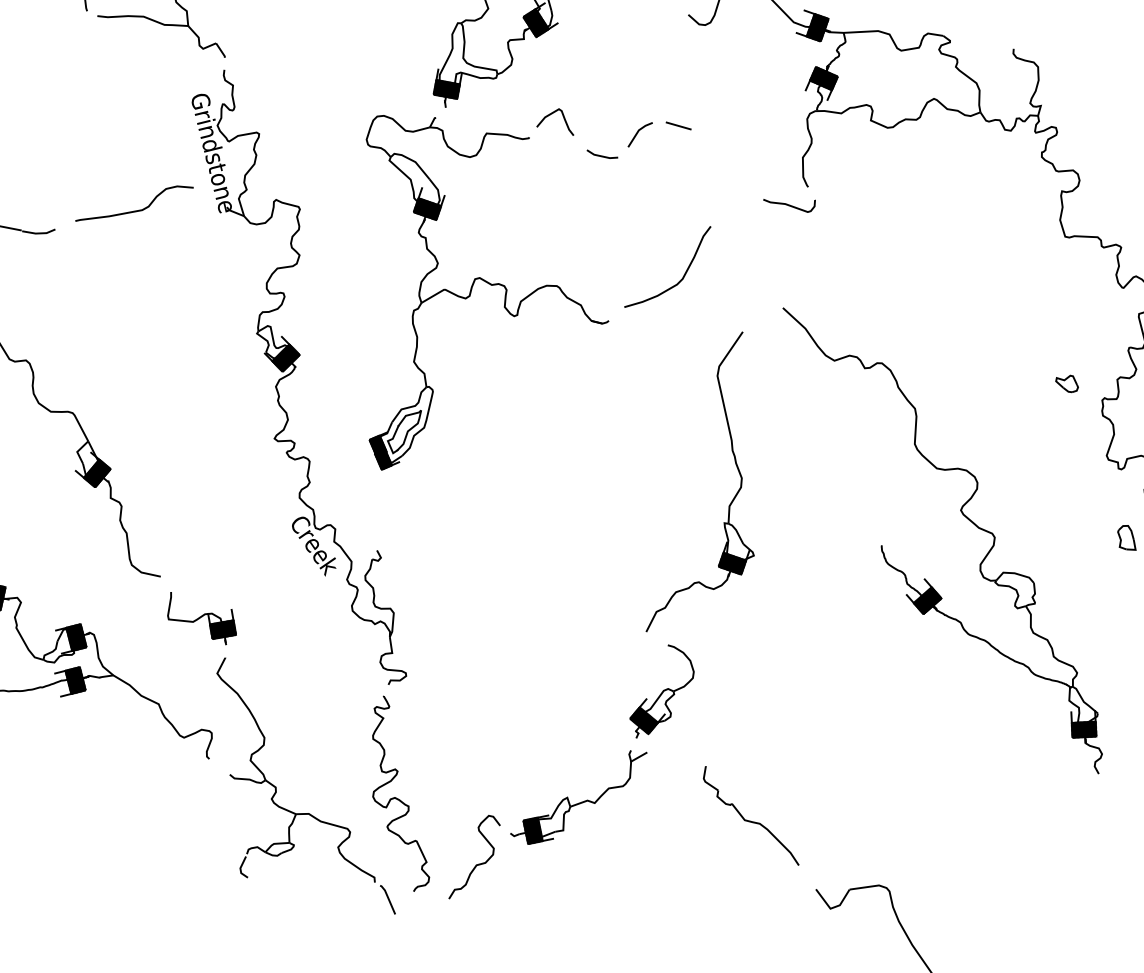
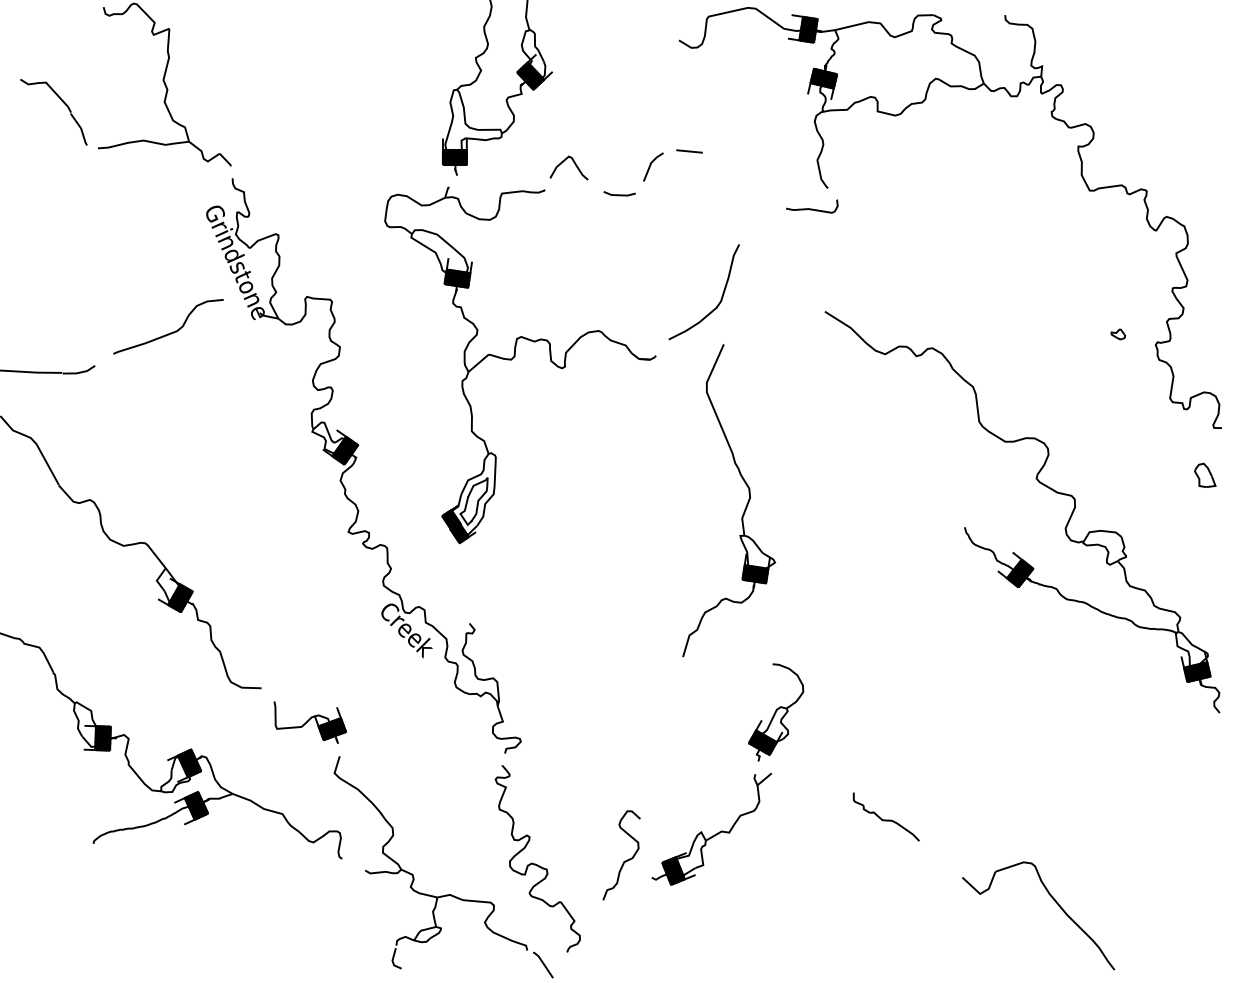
part: (1067, 383) -> (1118, 334), size x0.6
part: (734, 495) -> (745, 506), moved
part: (752, 815) -> (886, 816), size x0.6
curve: (475, 864) -> (623, 861), moved

